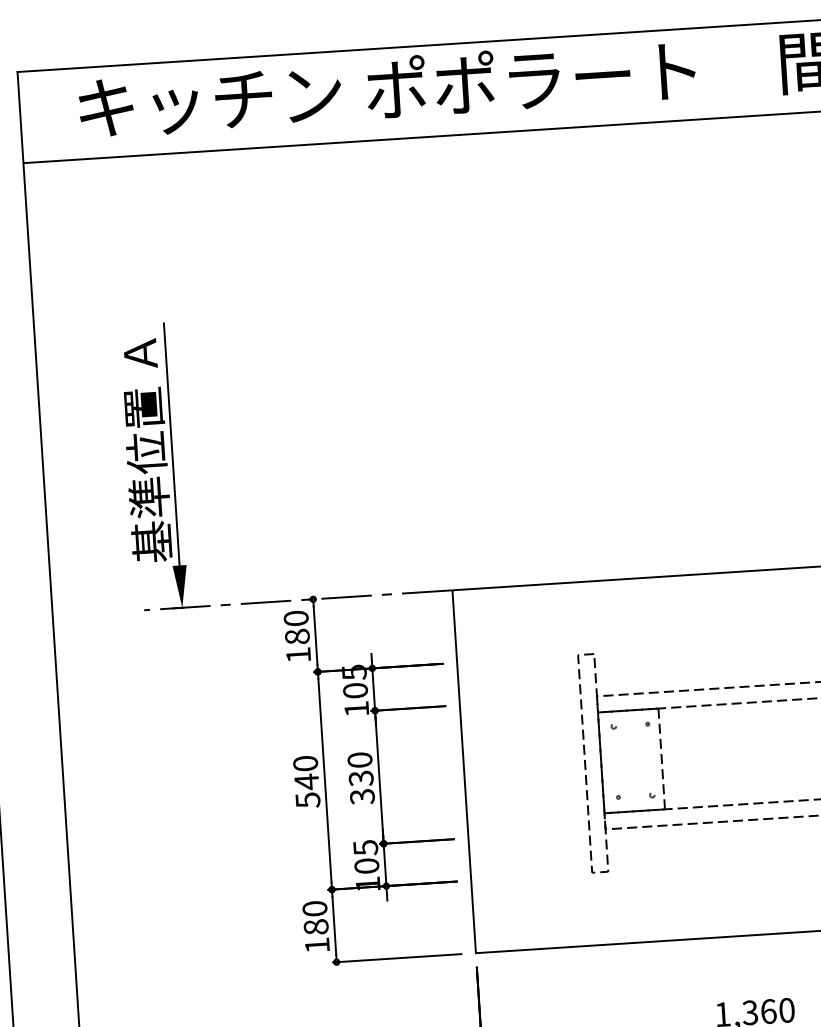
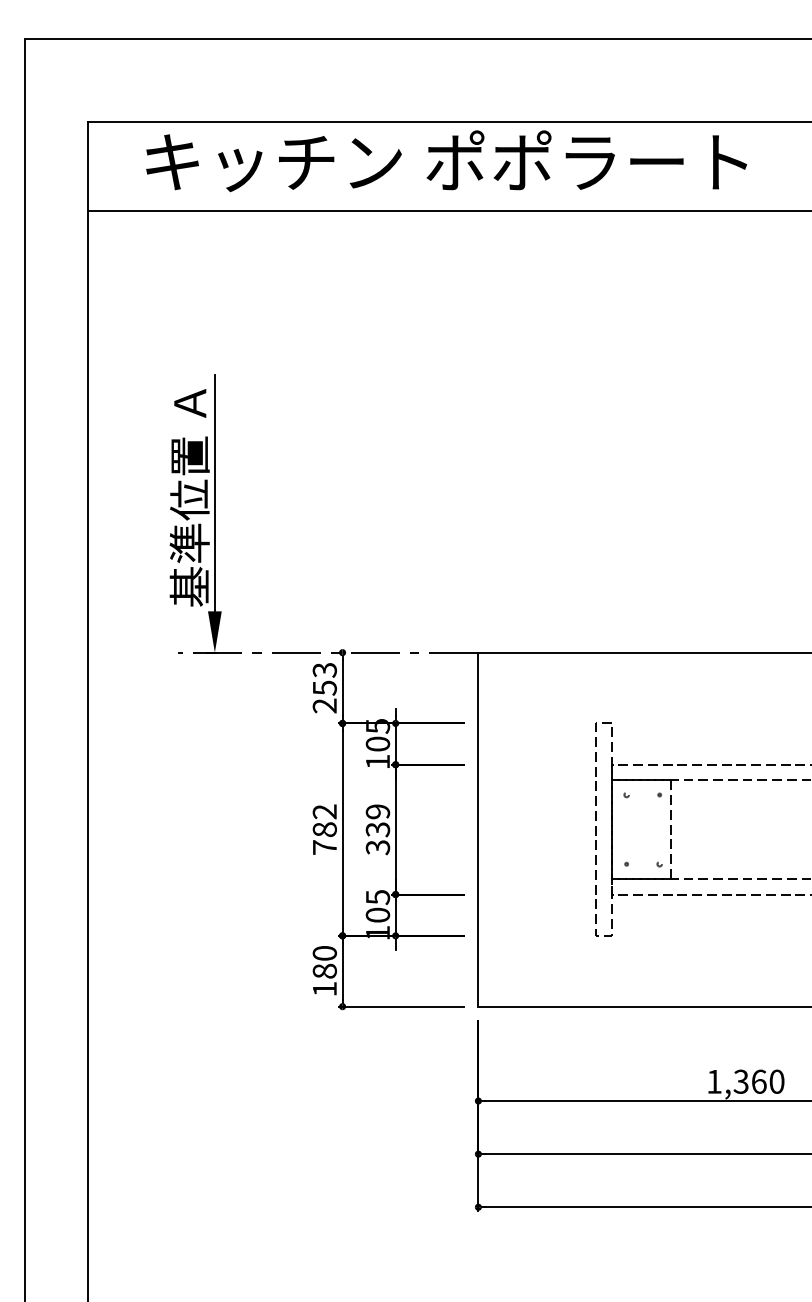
text: (297, 636) -> (324, 687), 180 -> 253
text: (359, 759) -> (377, 811), 330 -> 339
text: (306, 781) -> (324, 829), 540 -> 782

